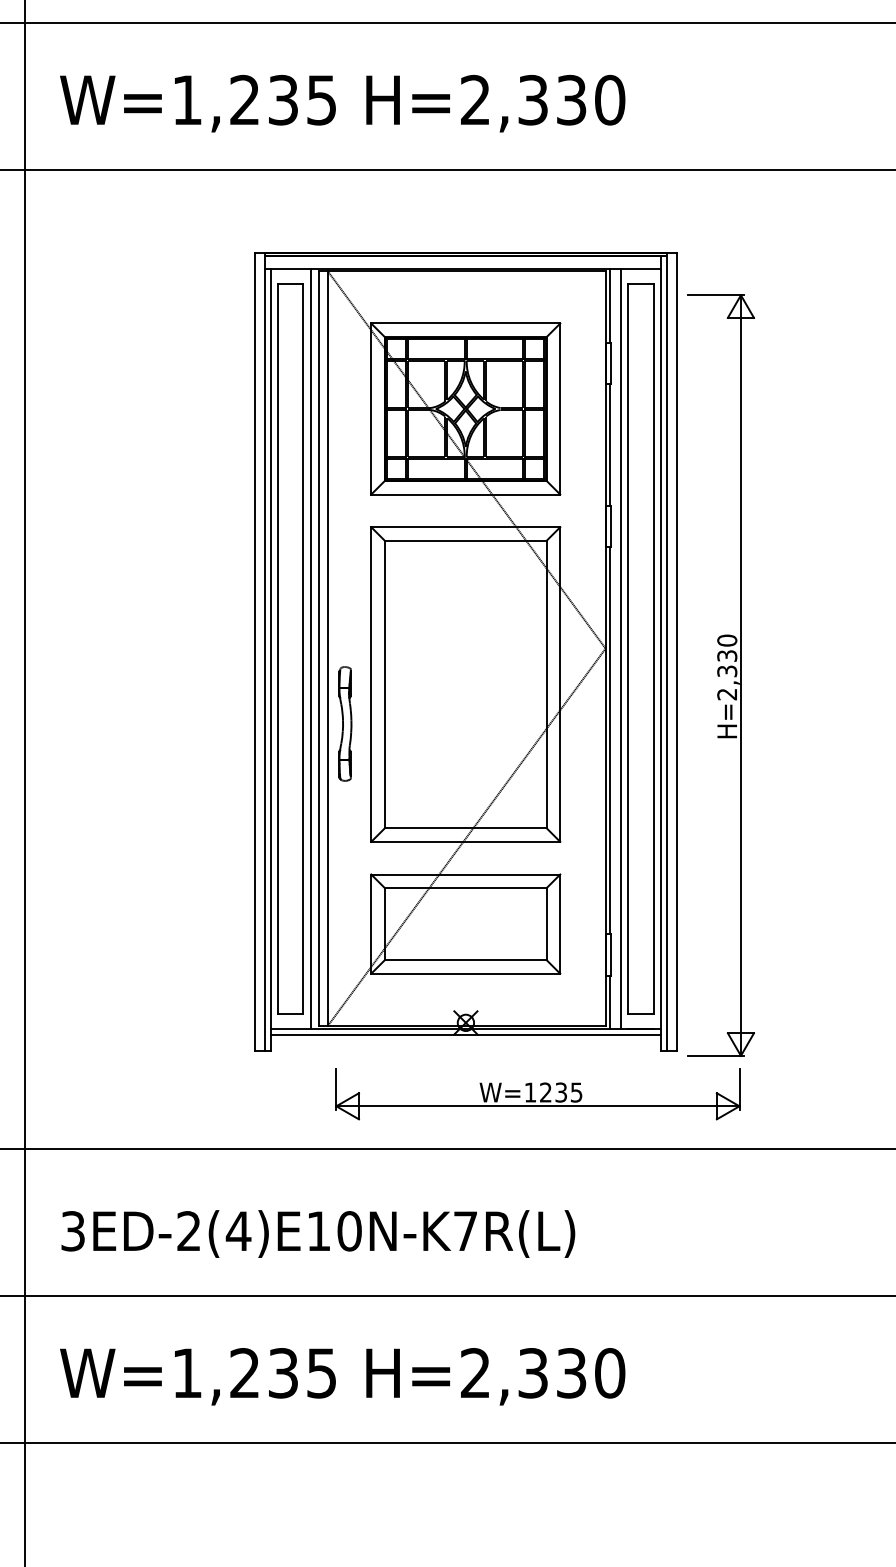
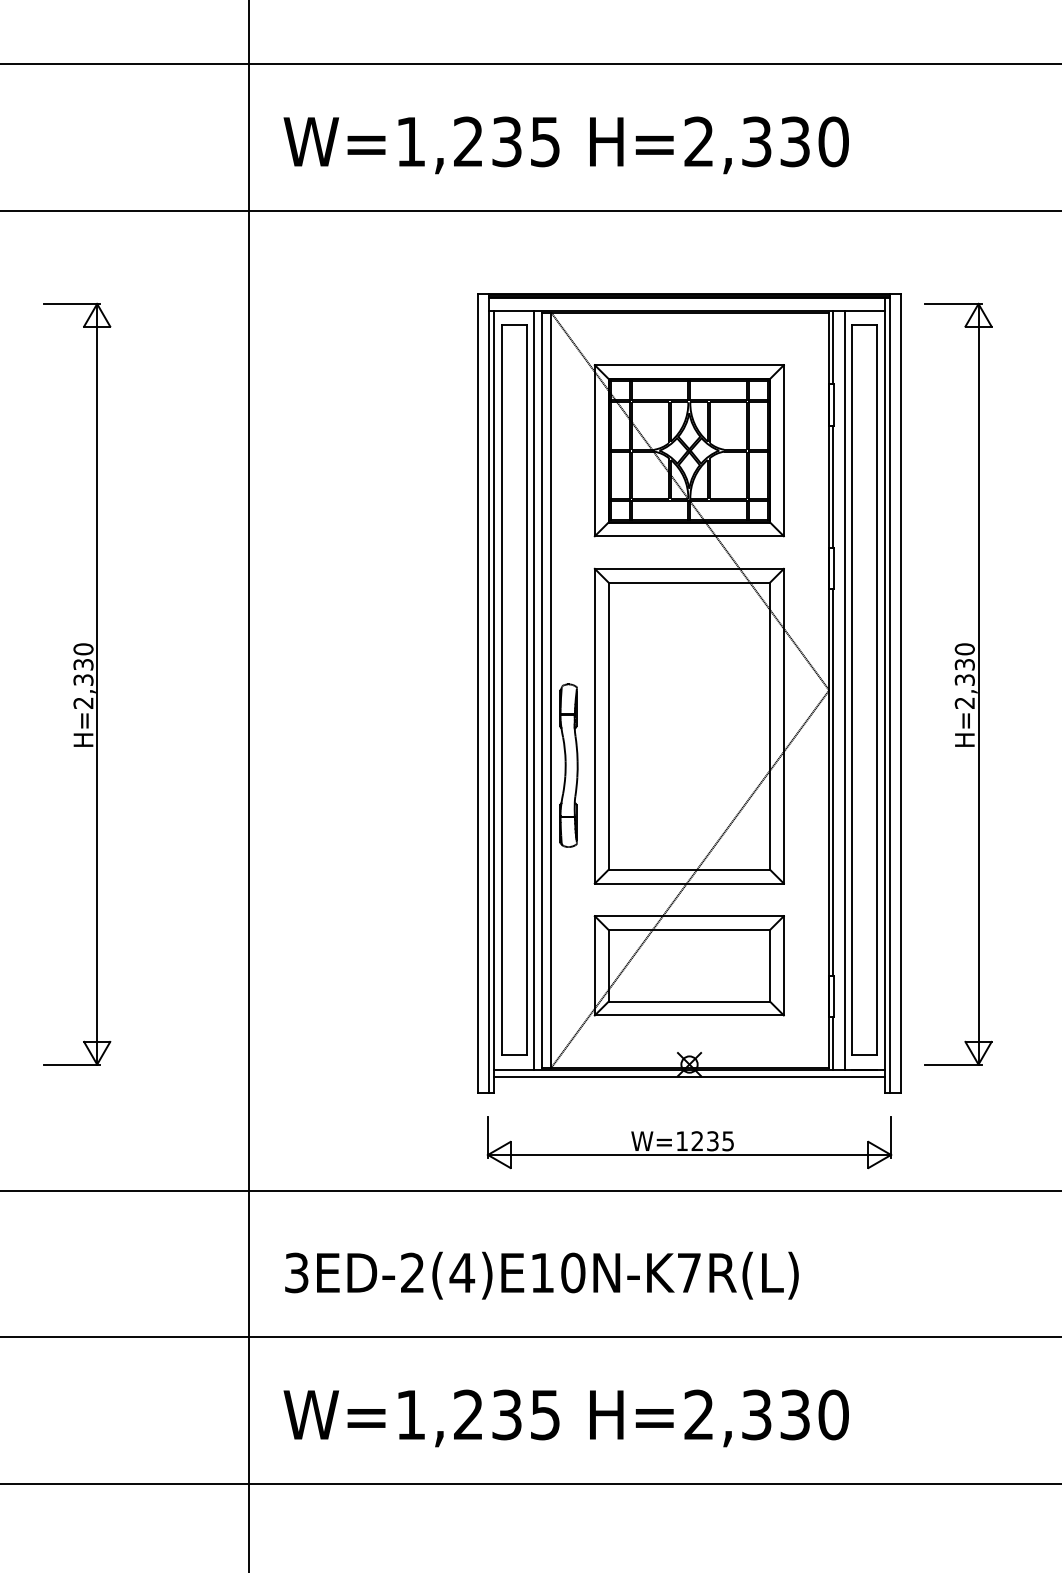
part: (720, 674) -> (958, 683), moved
part: (344, 723) -> (568, 765), size x1.43
part: (537, 1093) -> (689, 1142), moved

